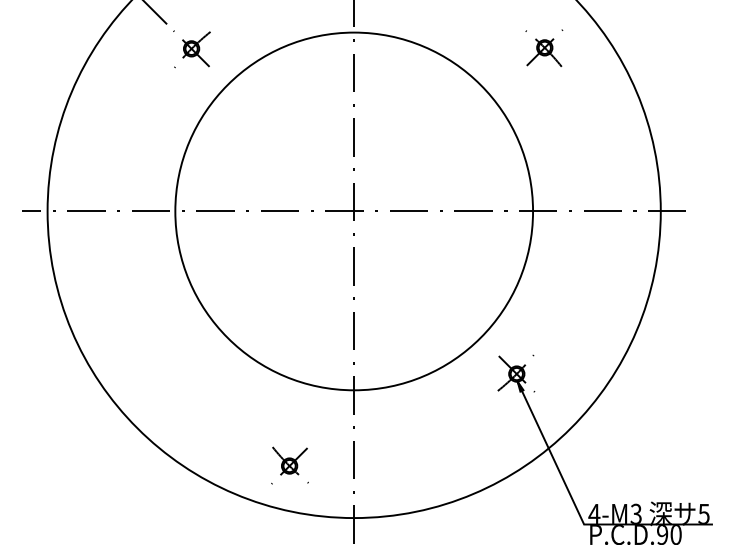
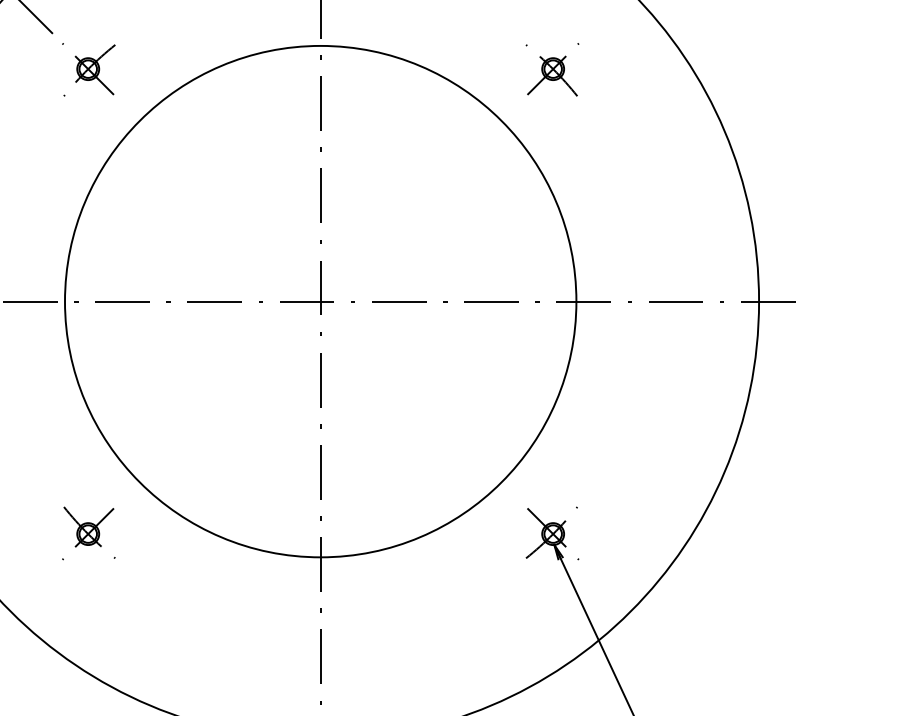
part: (544, 47) -> (552, 68), moved
part: (289, 465) -> (88, 533), moved

